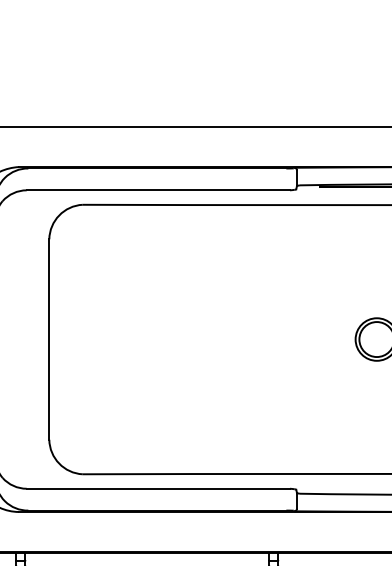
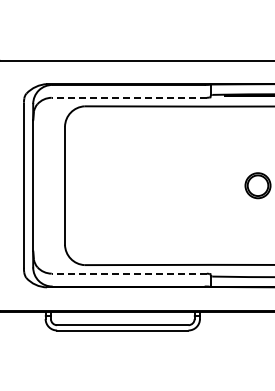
line: (158, 189) -> (129, 97), solid -> dashed
line: (158, 488) -> (129, 273), solid -> dashed

